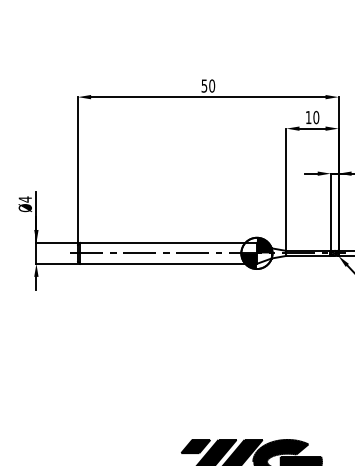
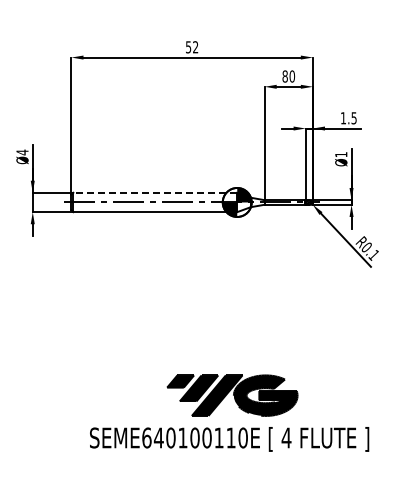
text: (211, 86) -> (195, 47), 50 -> 52
text: (307, 117) -> (284, 76), 10 -> 80
line: (168, 242) -> (155, 192), solid -> dashed

